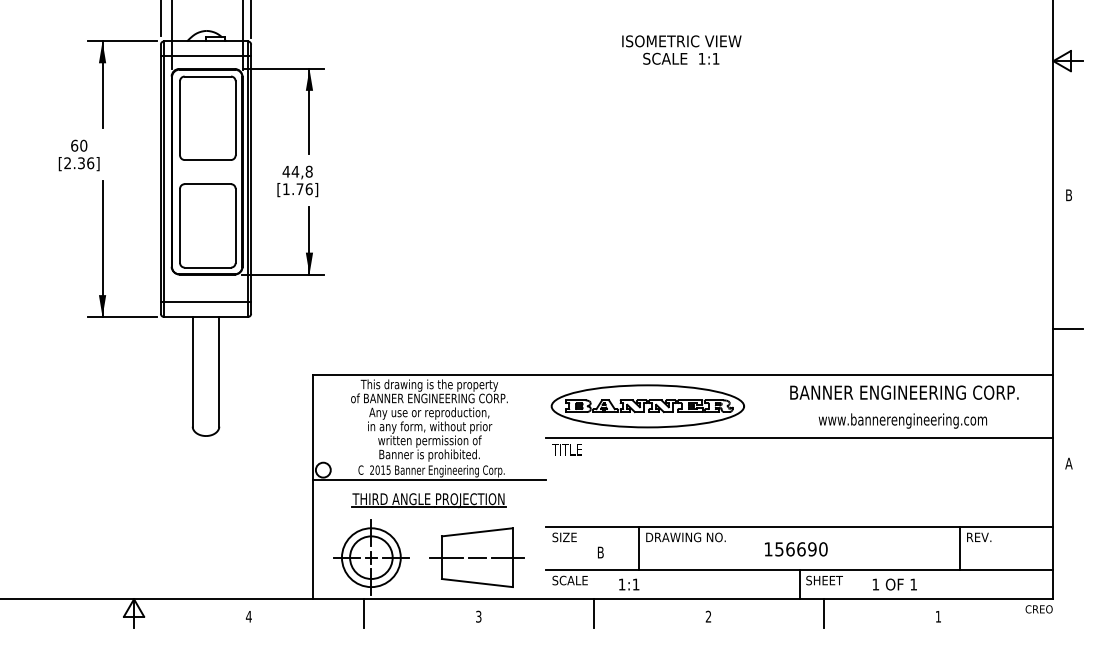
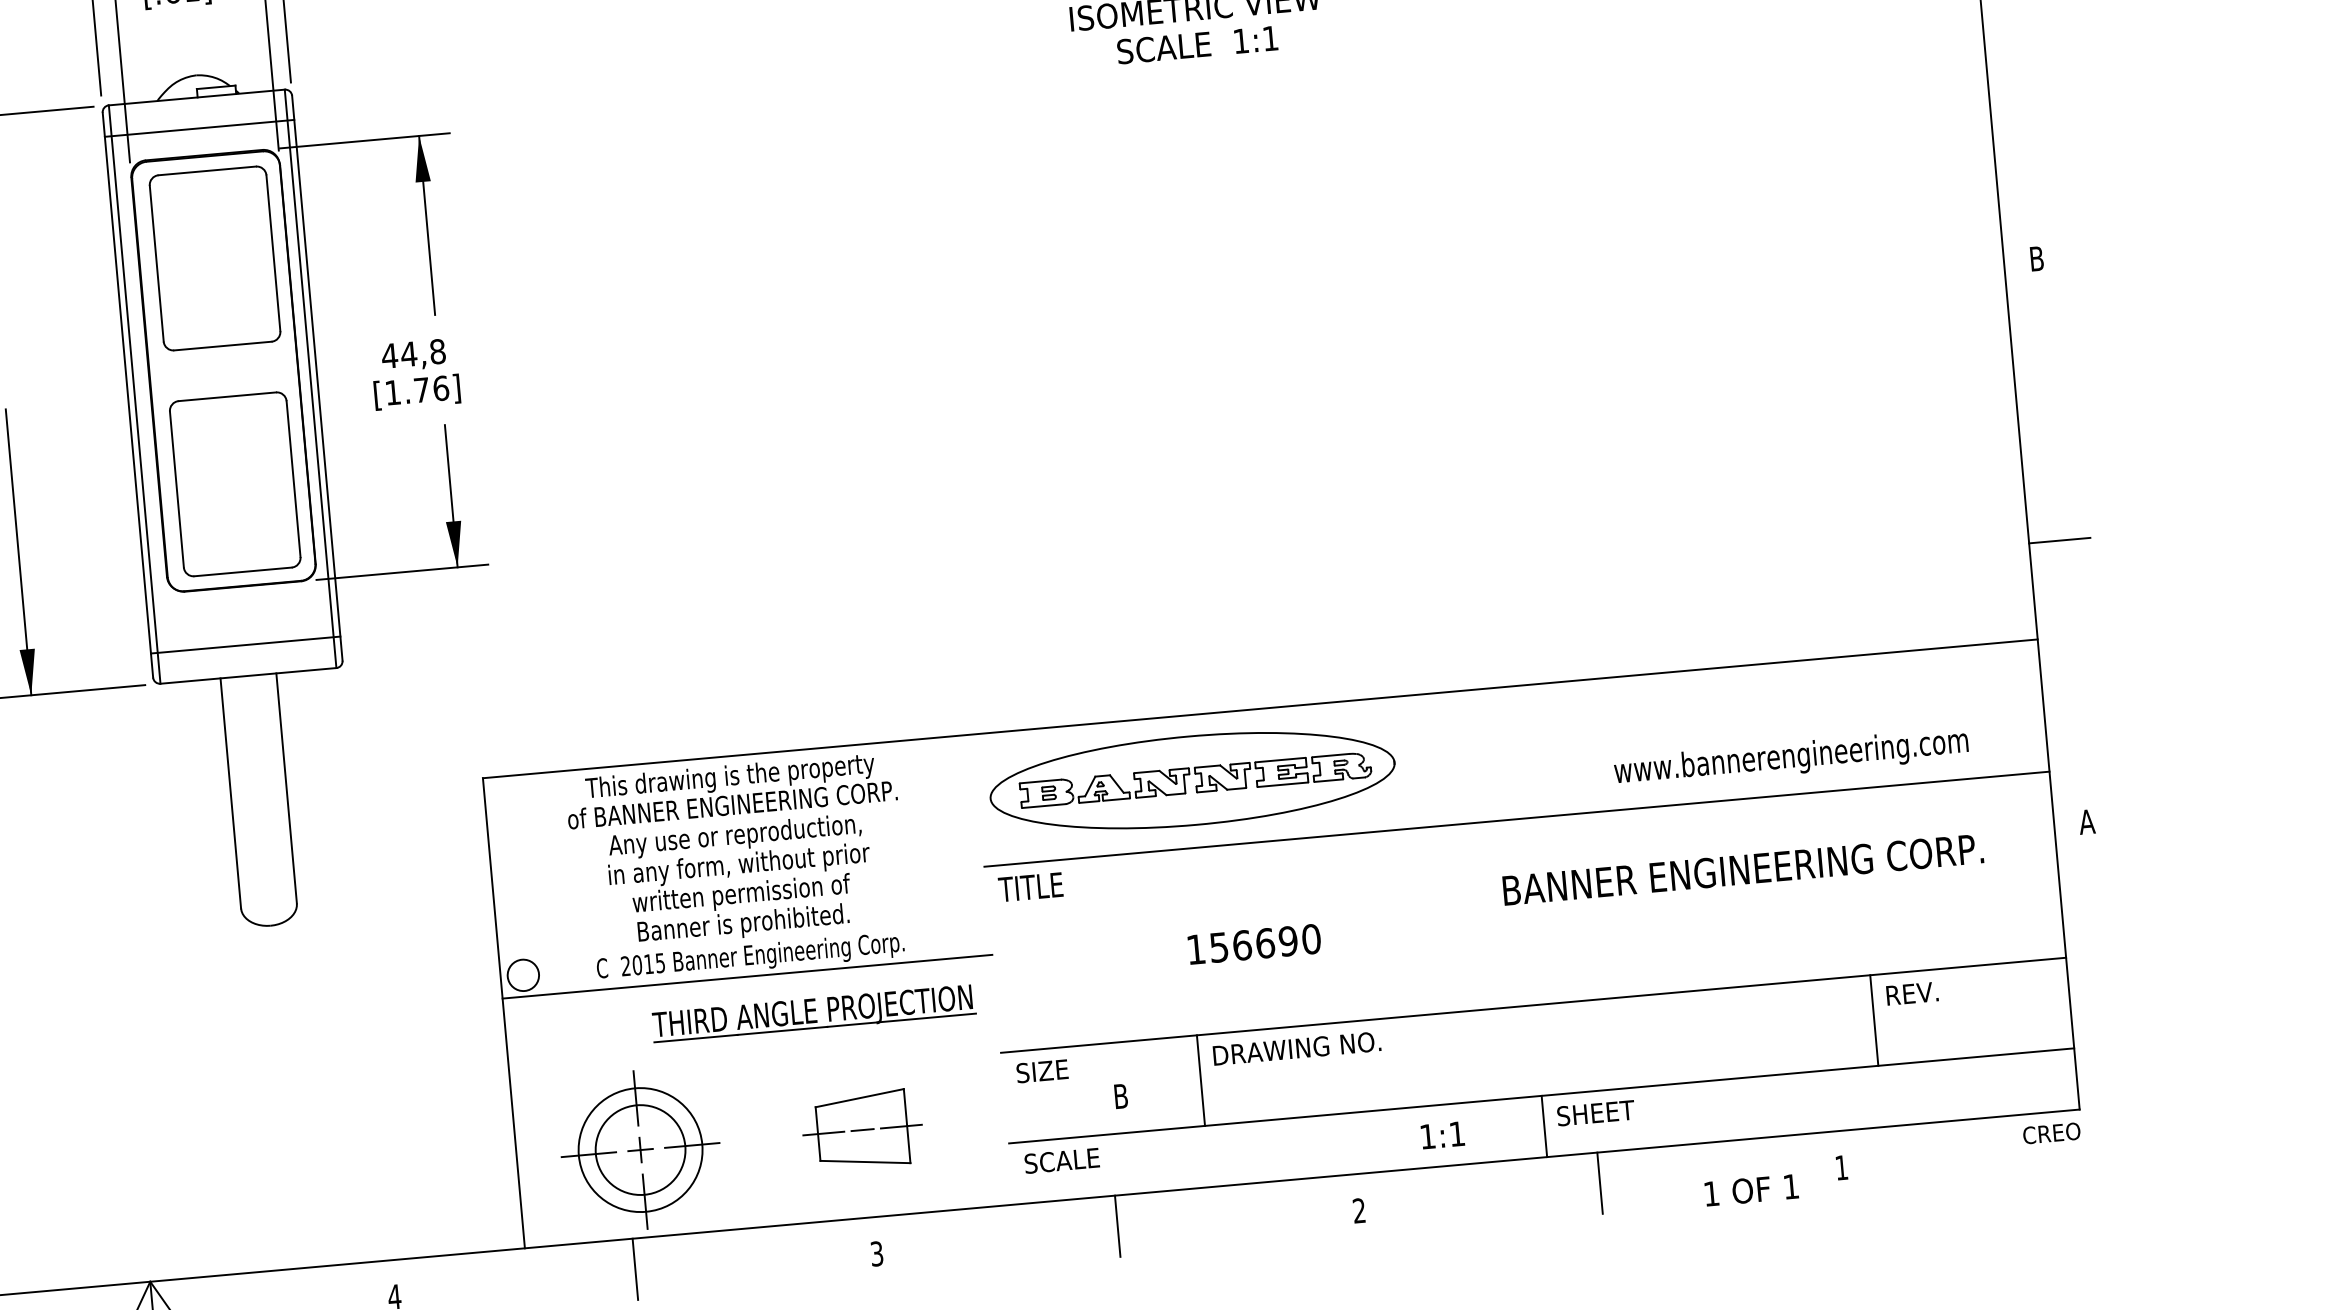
text: (904, 392) -> (1743, 869), moved
text: (902, 420) -> (1790, 757), moved
part: (428, 500) -> (812, 1013), moved
text: (796, 549) -> (1255, 944), moved
part: (476, 557) -> (861, 1129), size x0.6
text: (629, 584) -> (1443, 1135), moved
text: (894, 584) -> (1750, 1190), moved

